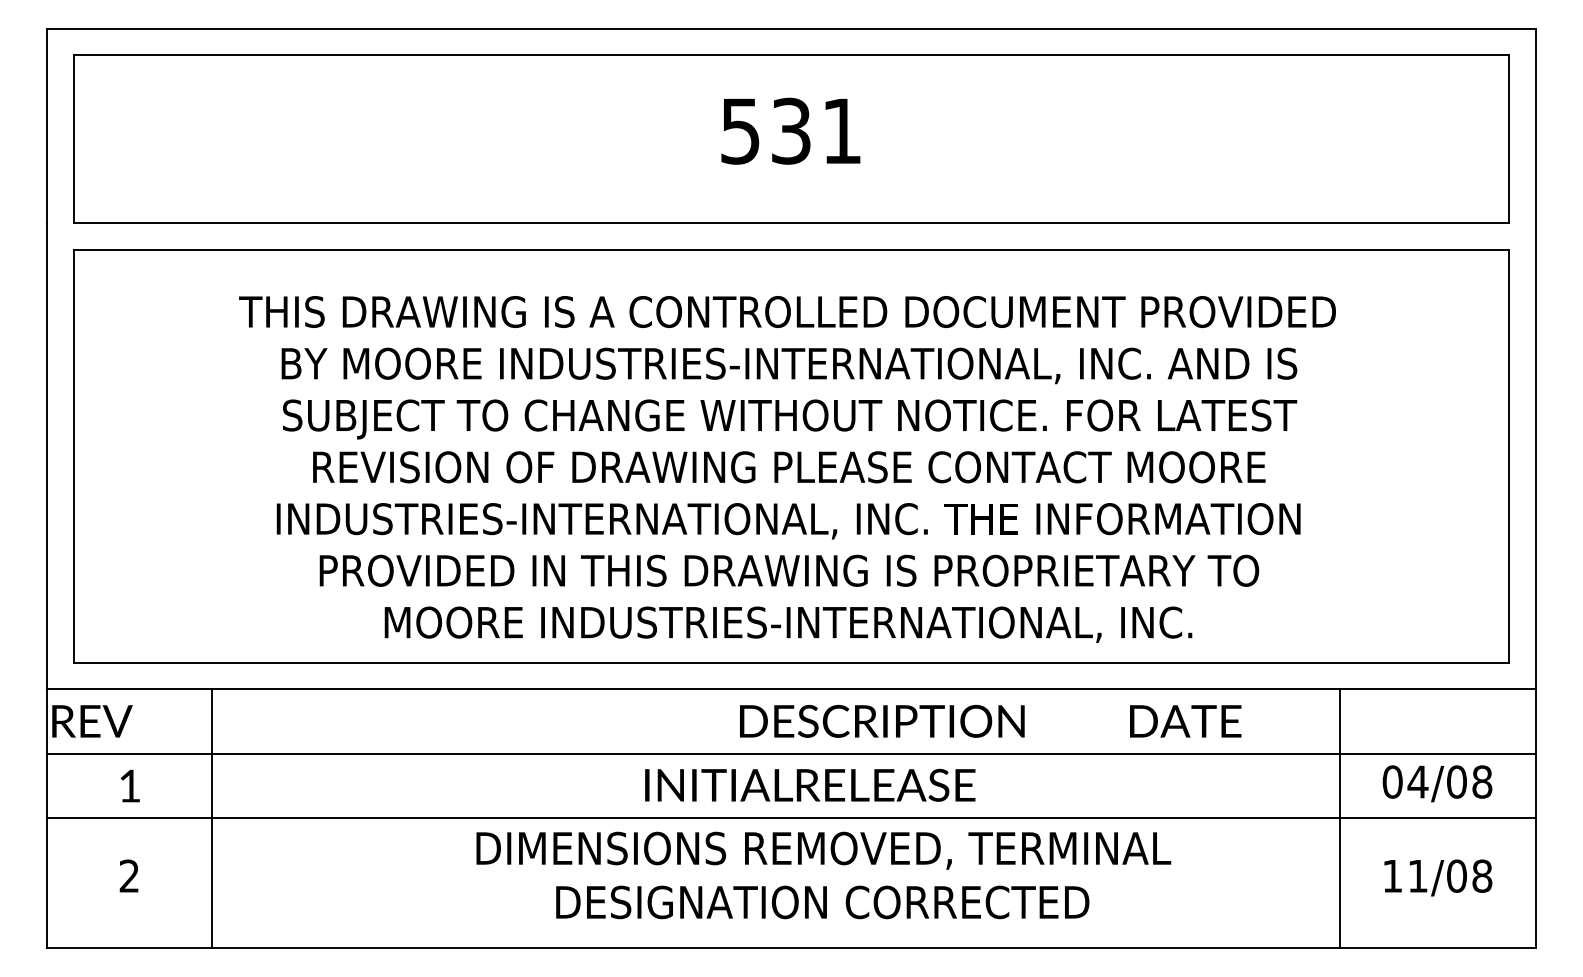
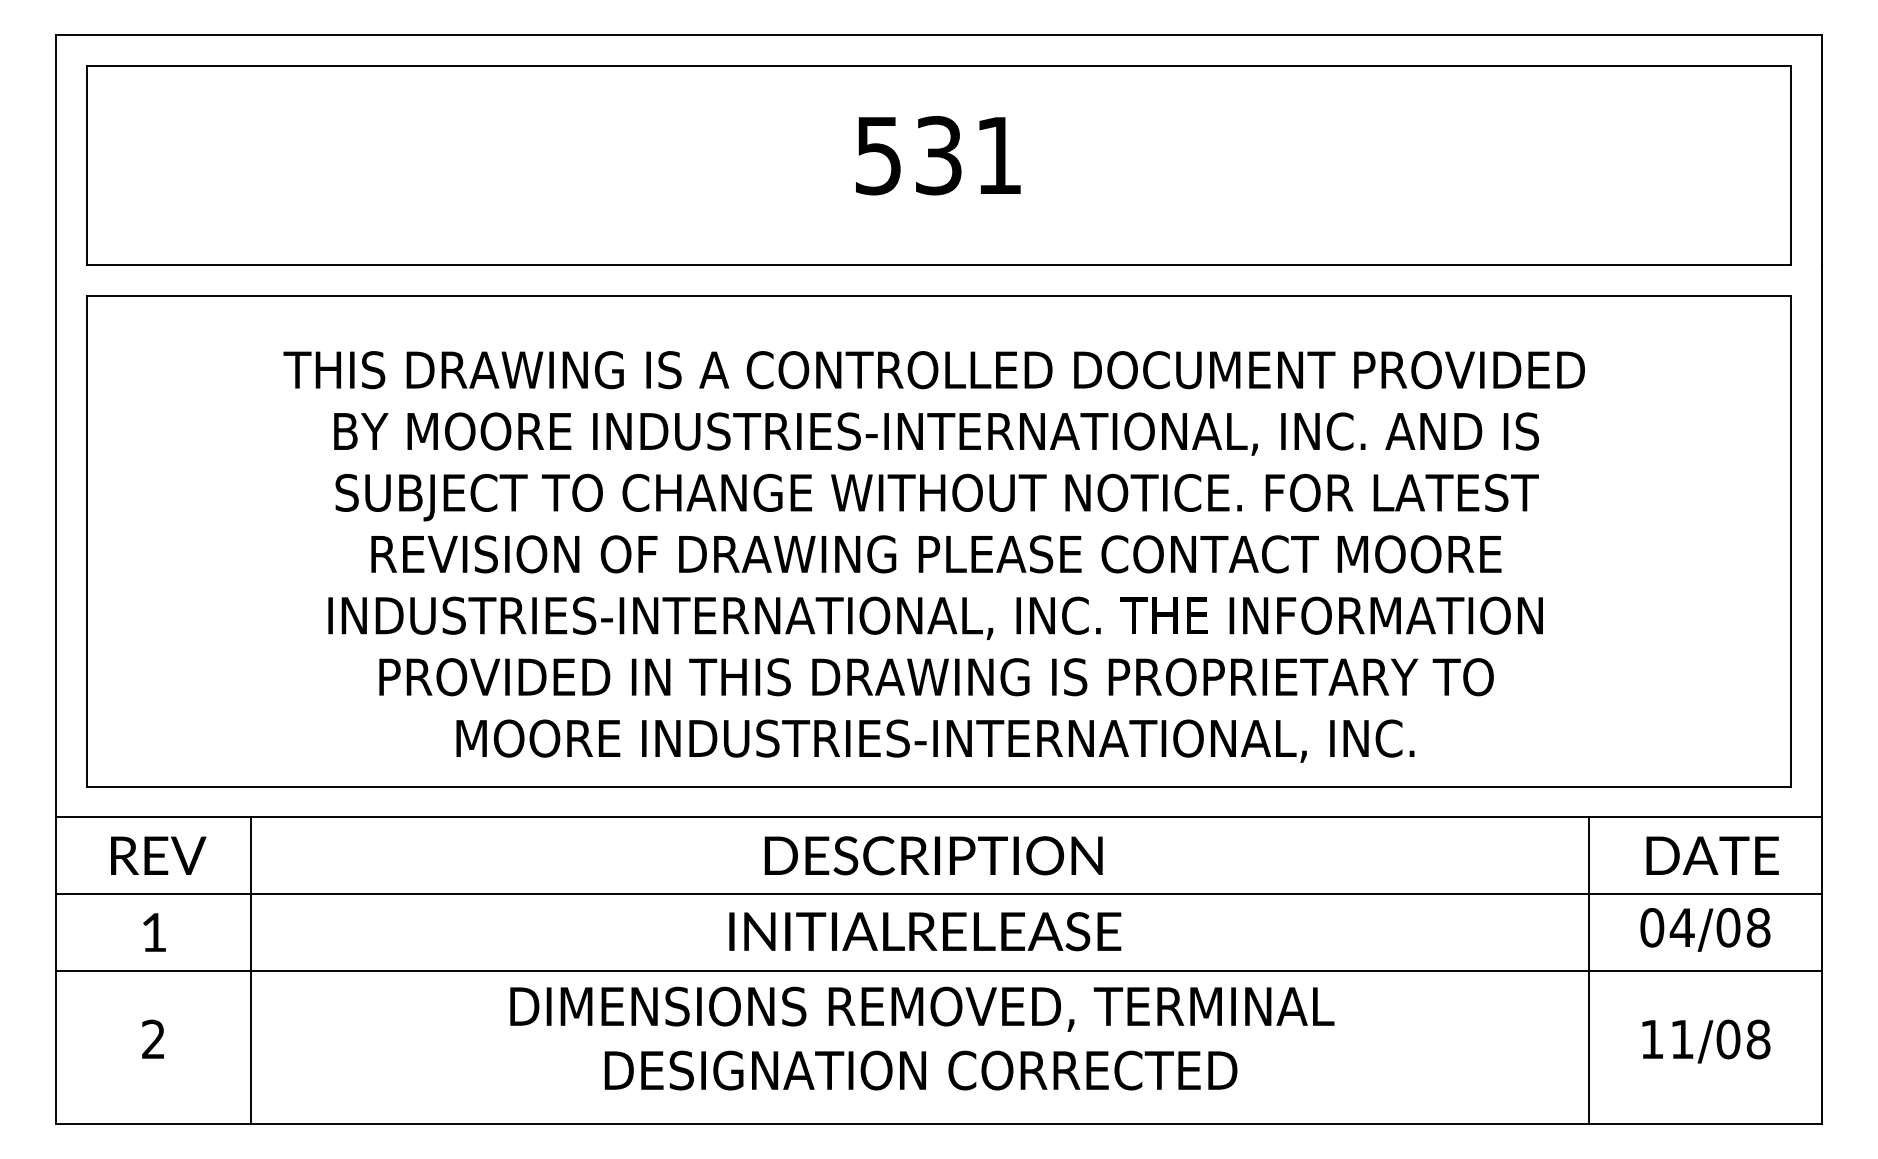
text: (92, 721) -> (158, 855), moved
text: (882, 721) -> (933, 855), moved
text: (1185, 721) -> (1712, 855), moved
text: (810, 785) -> (925, 931), moved
text: (823, 875) -> (922, 1038), moved

